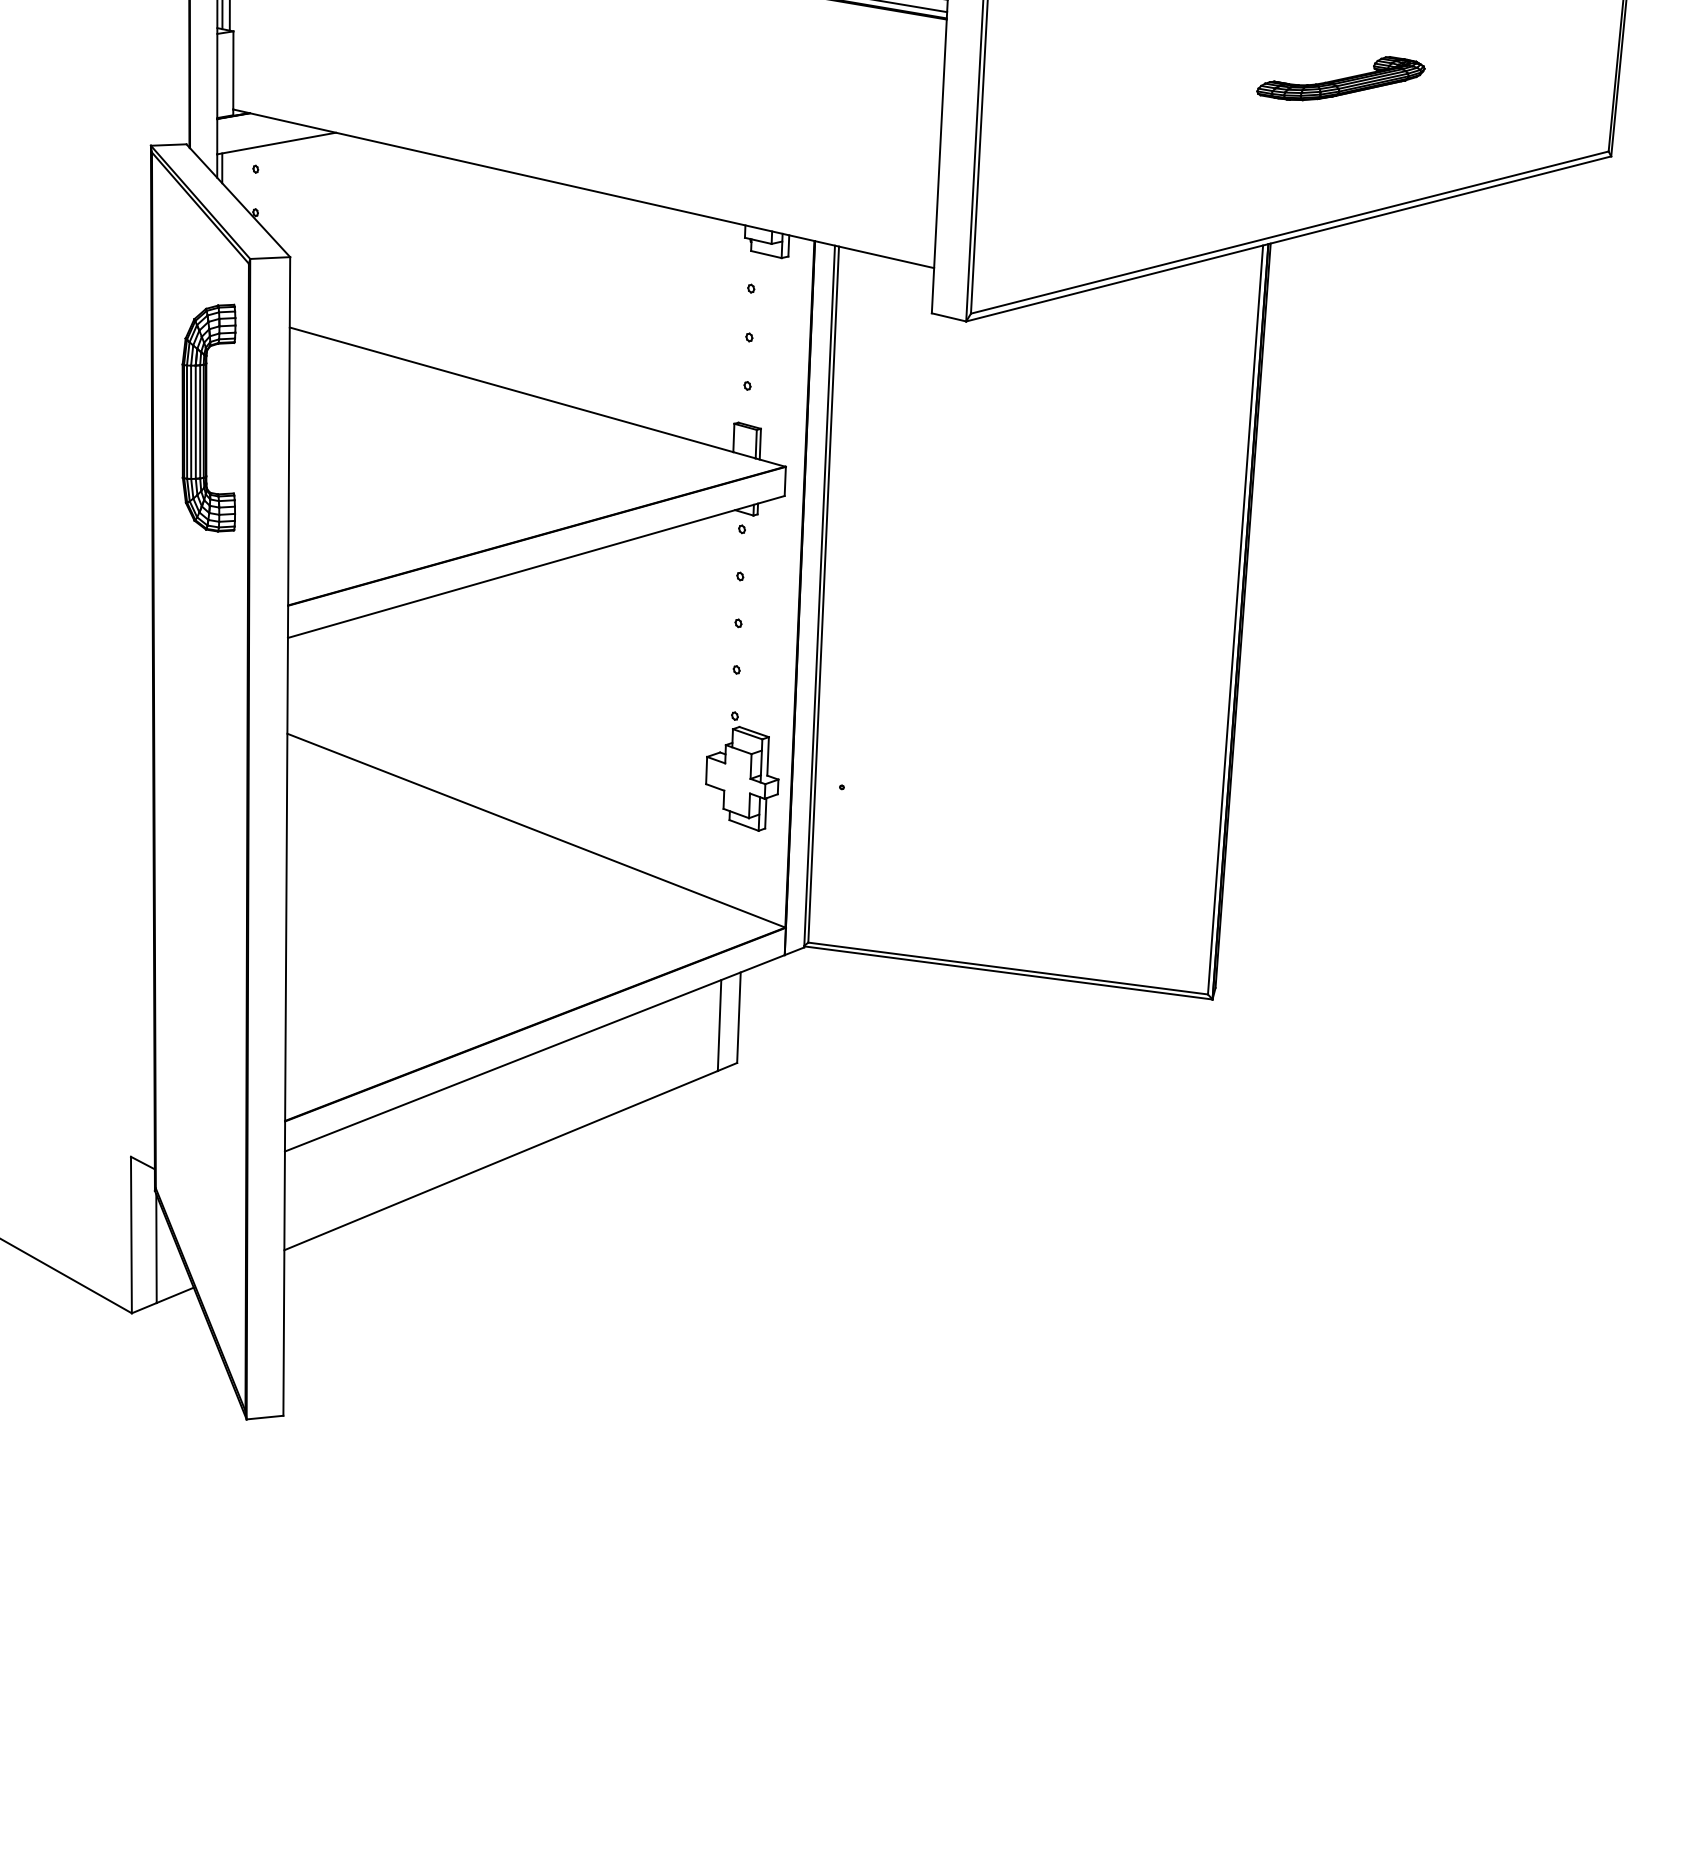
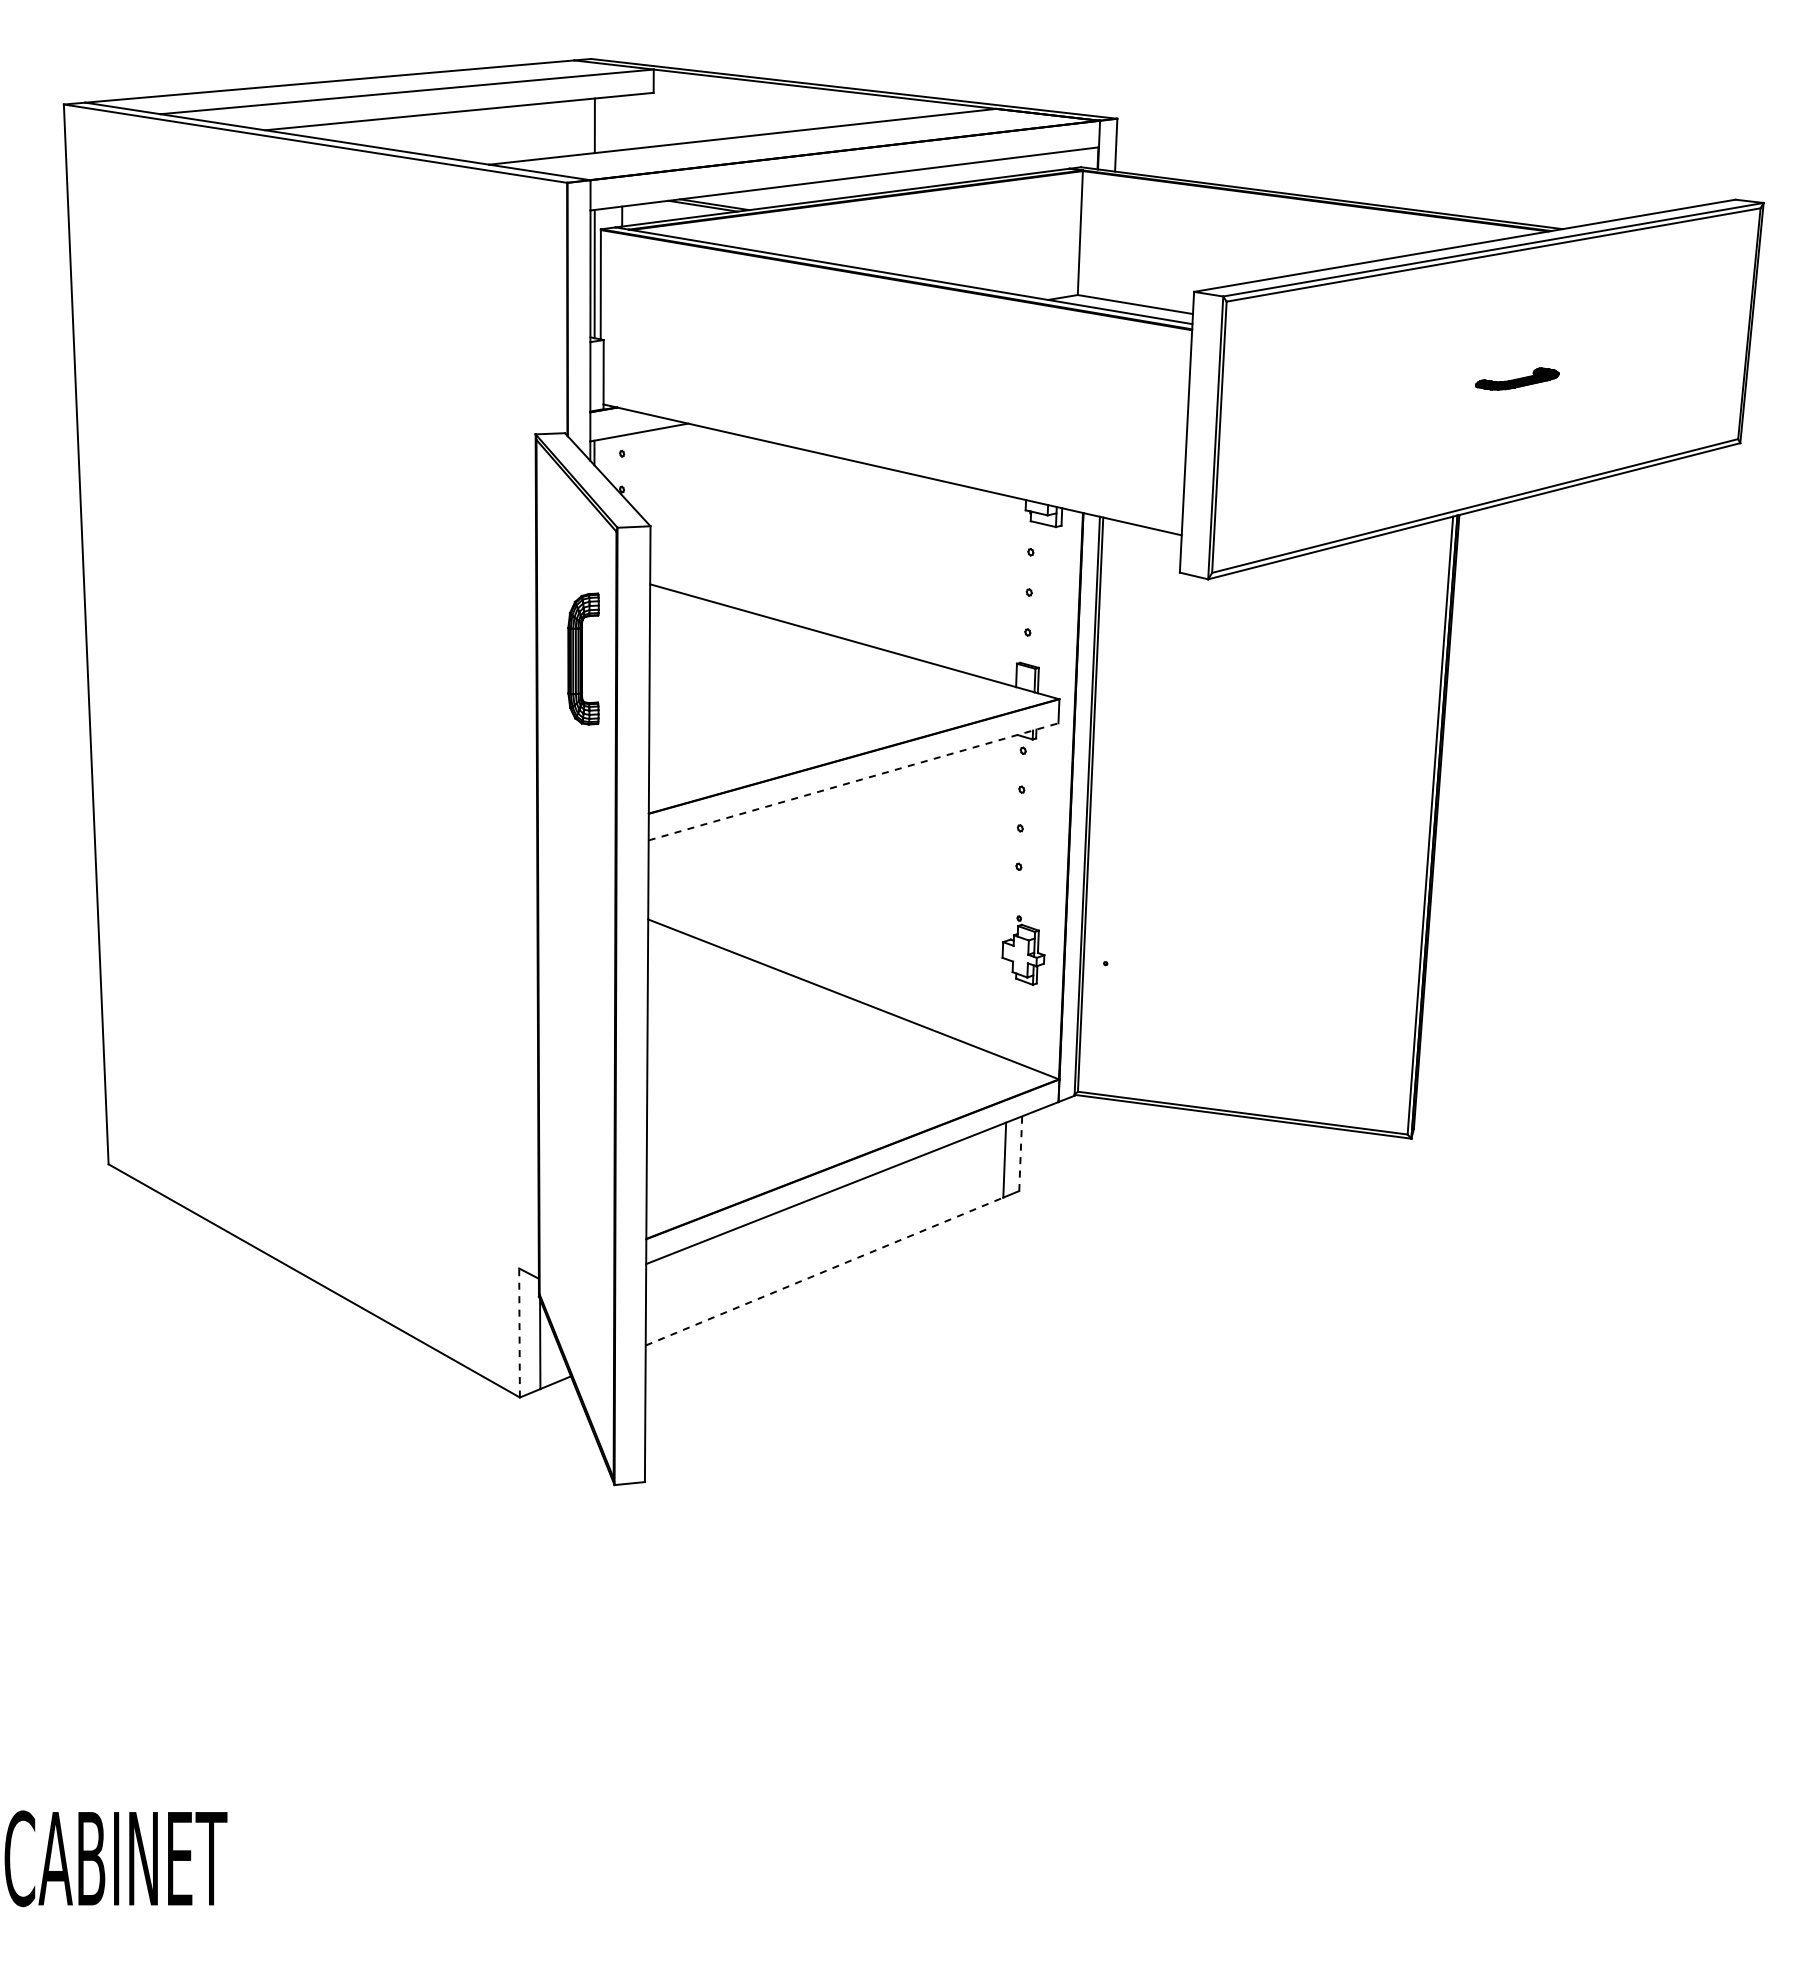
part: (1341, 78) -> (1517, 378), size x0.6
part: (208, 417) -> (583, 658), size x0.7
line: (537, 566) -> (854, 781), solid -> dashed
part: (742, 771) -> (1023, 950), size x0.7
line: (738, 1017) -> (1020, 1153), solid -> dashed
line: (501, 1160) -> (824, 1271), solid -> dashed
line: (131, 1235) -> (519, 1333), solid -> dashed

